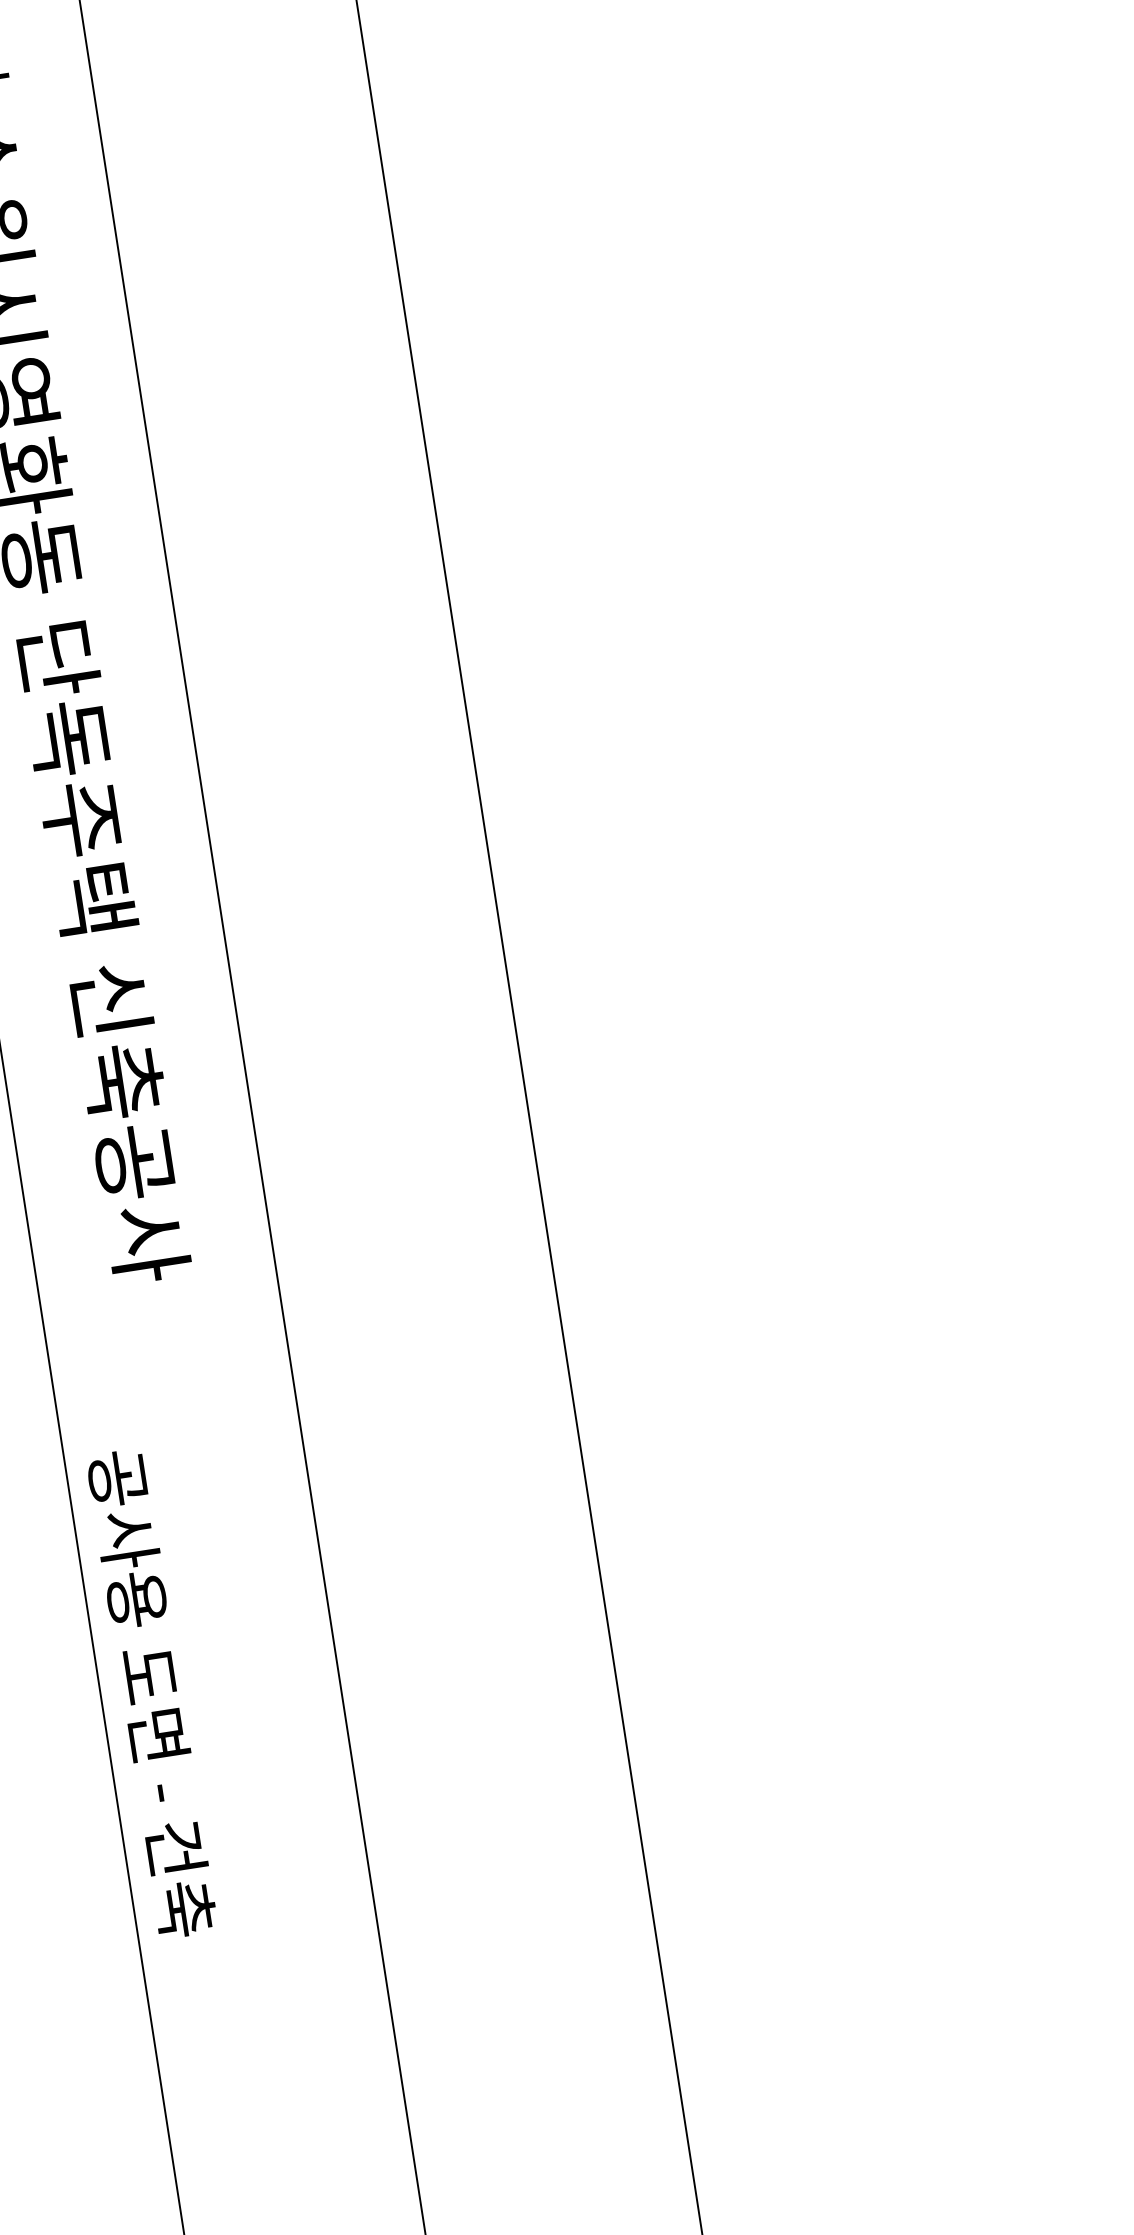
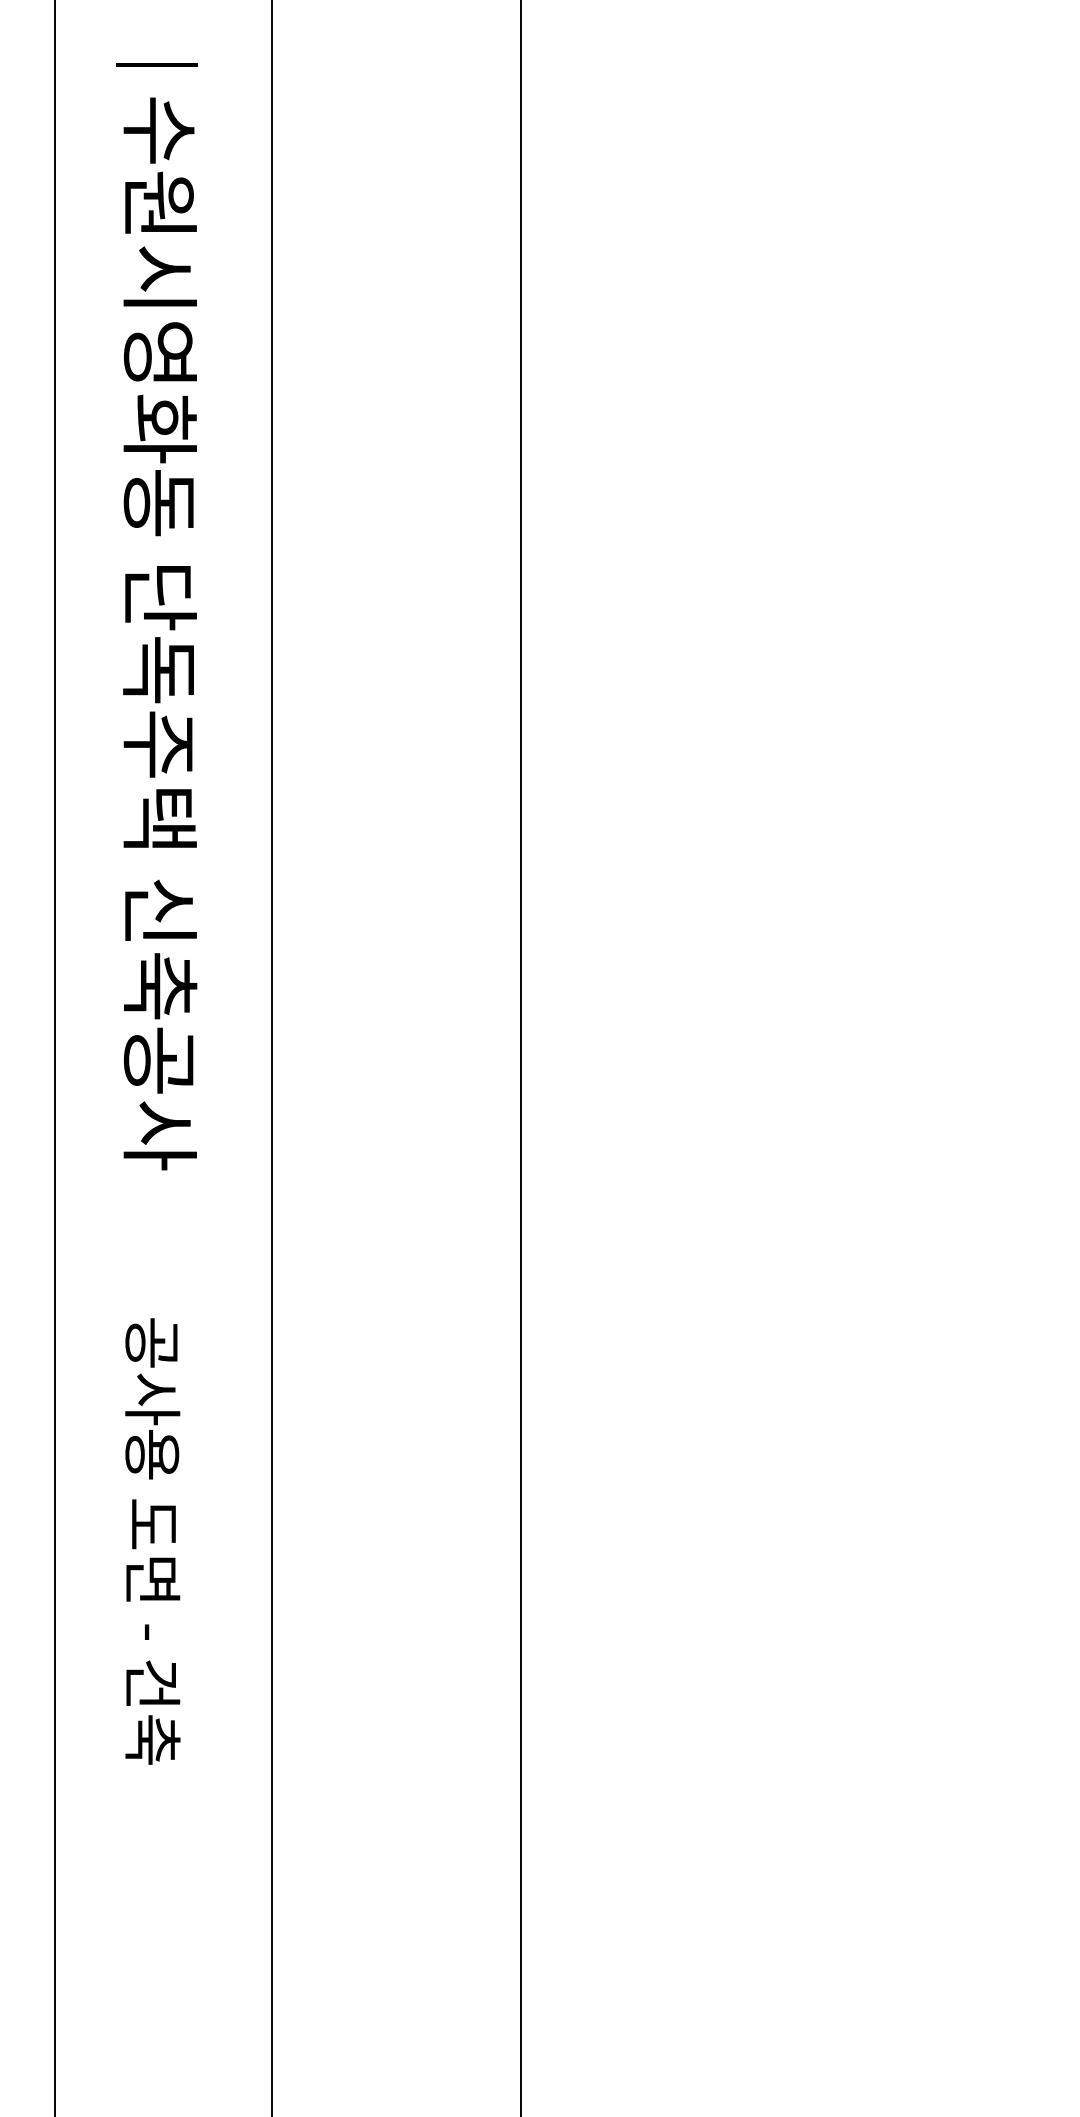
text: (151, 1693) -> (152, 1541), moved

